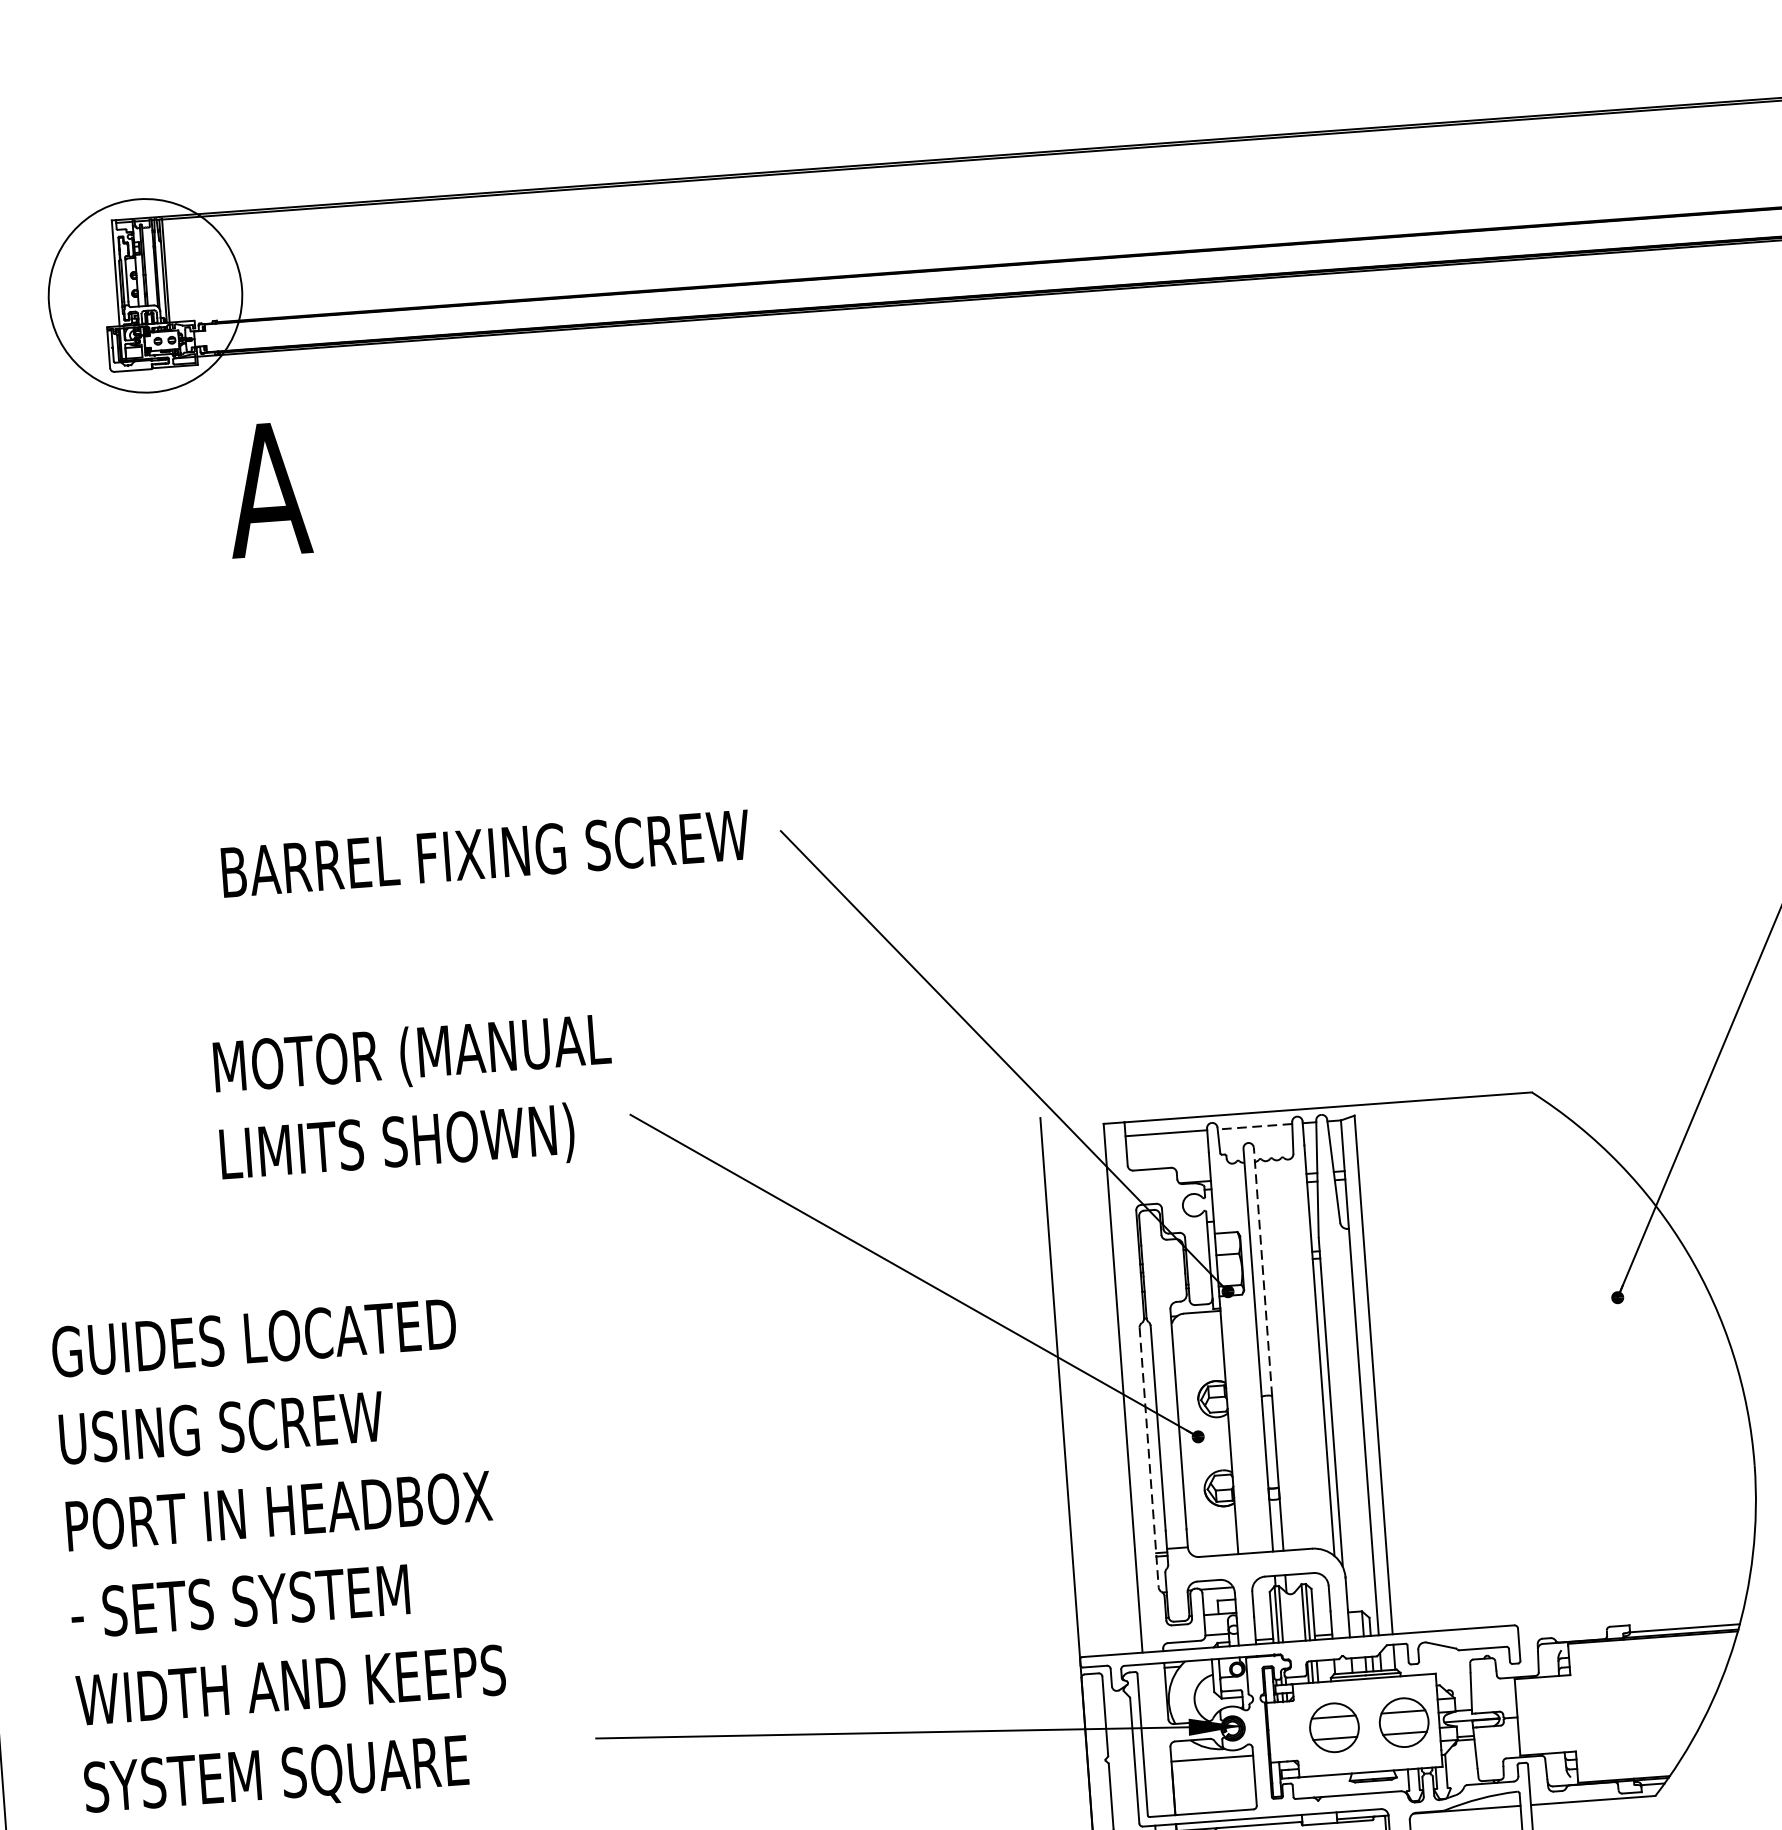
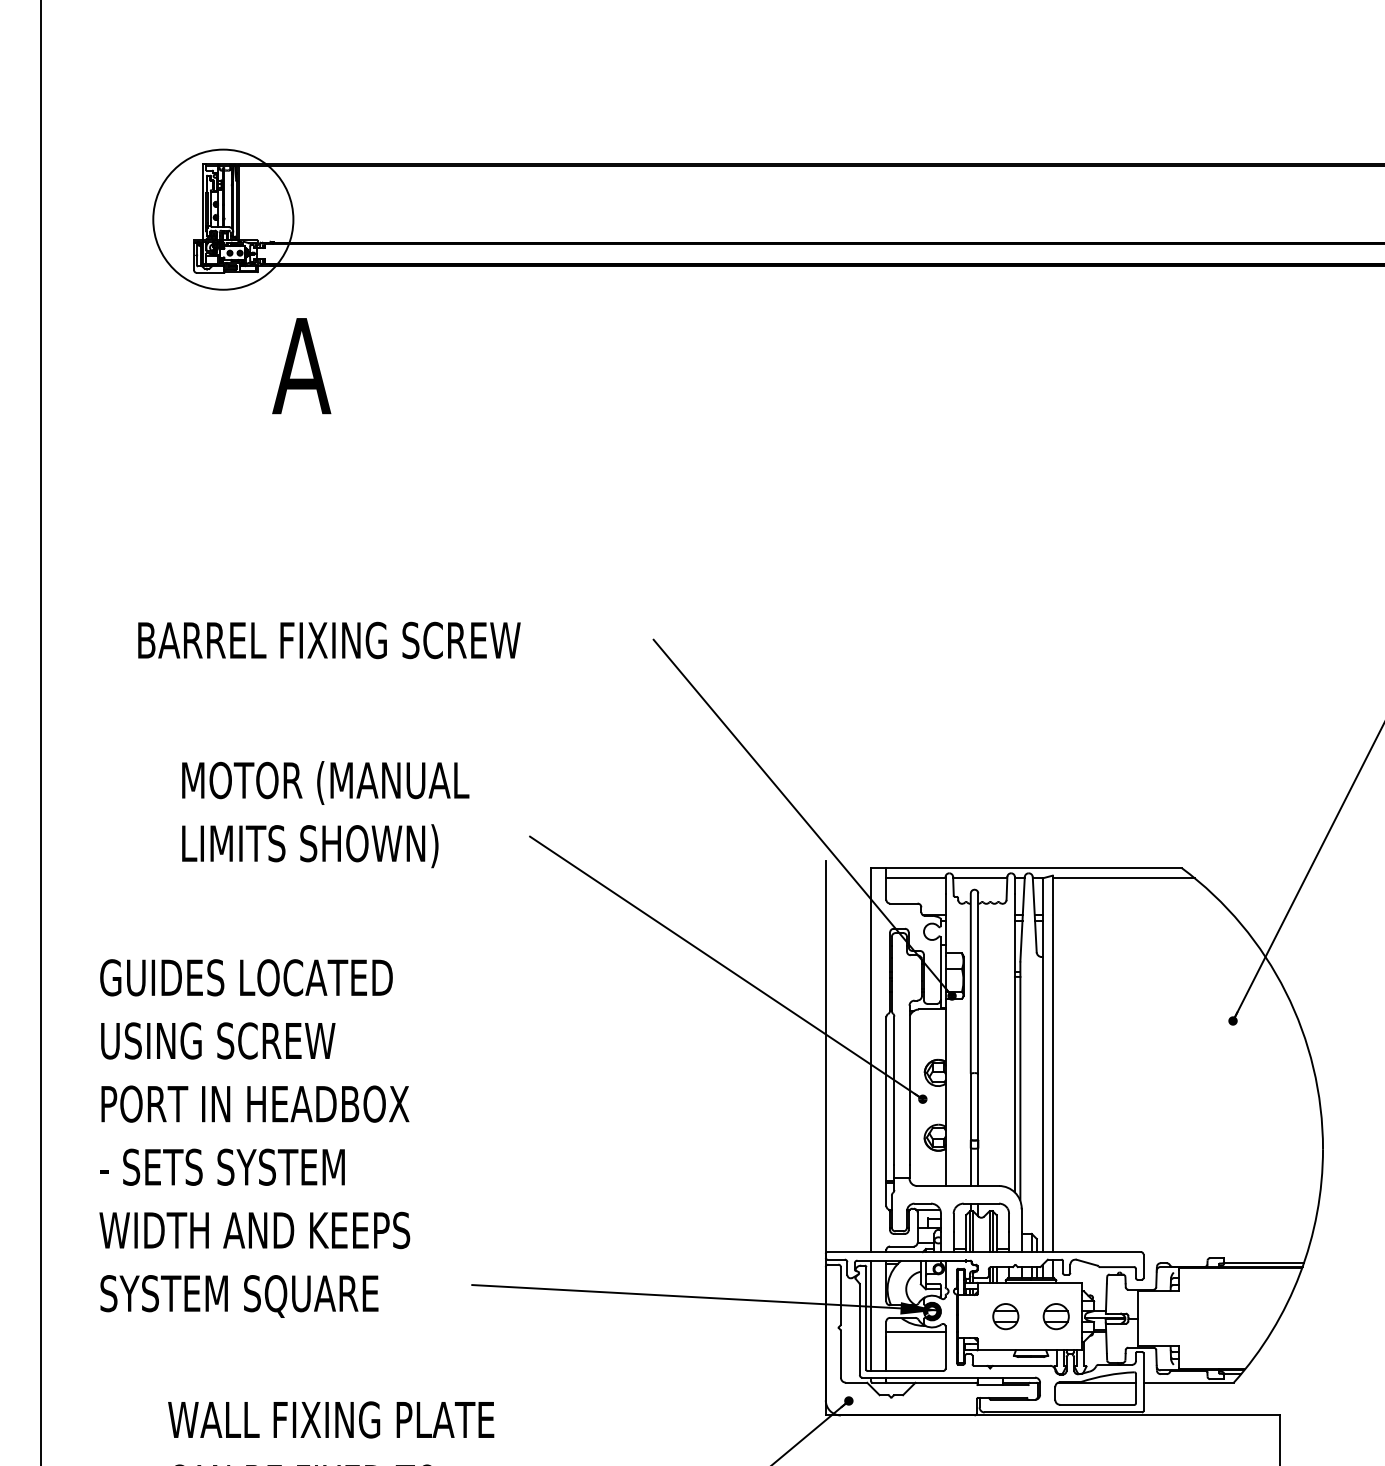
text: (485, 853) -> (329, 640), moved
text: (415, 1099) -> (325, 814), moved
line: (1452, 1112) -> (1123, 878), added
line: (1253, 1127) -> (979, 878), dashed -> solid
line: (1263, 1271) -> (978, 983), dashed -> solid
line: (1149, 1458) -> (886, 1112), dashed -> solid
part: (1402, 1722) -> (1055, 1316), size x0.71
part: (1334, 1727) -> (1005, 1316), size x0.71
line: (1149, 1740) -> (871, 1315), added

